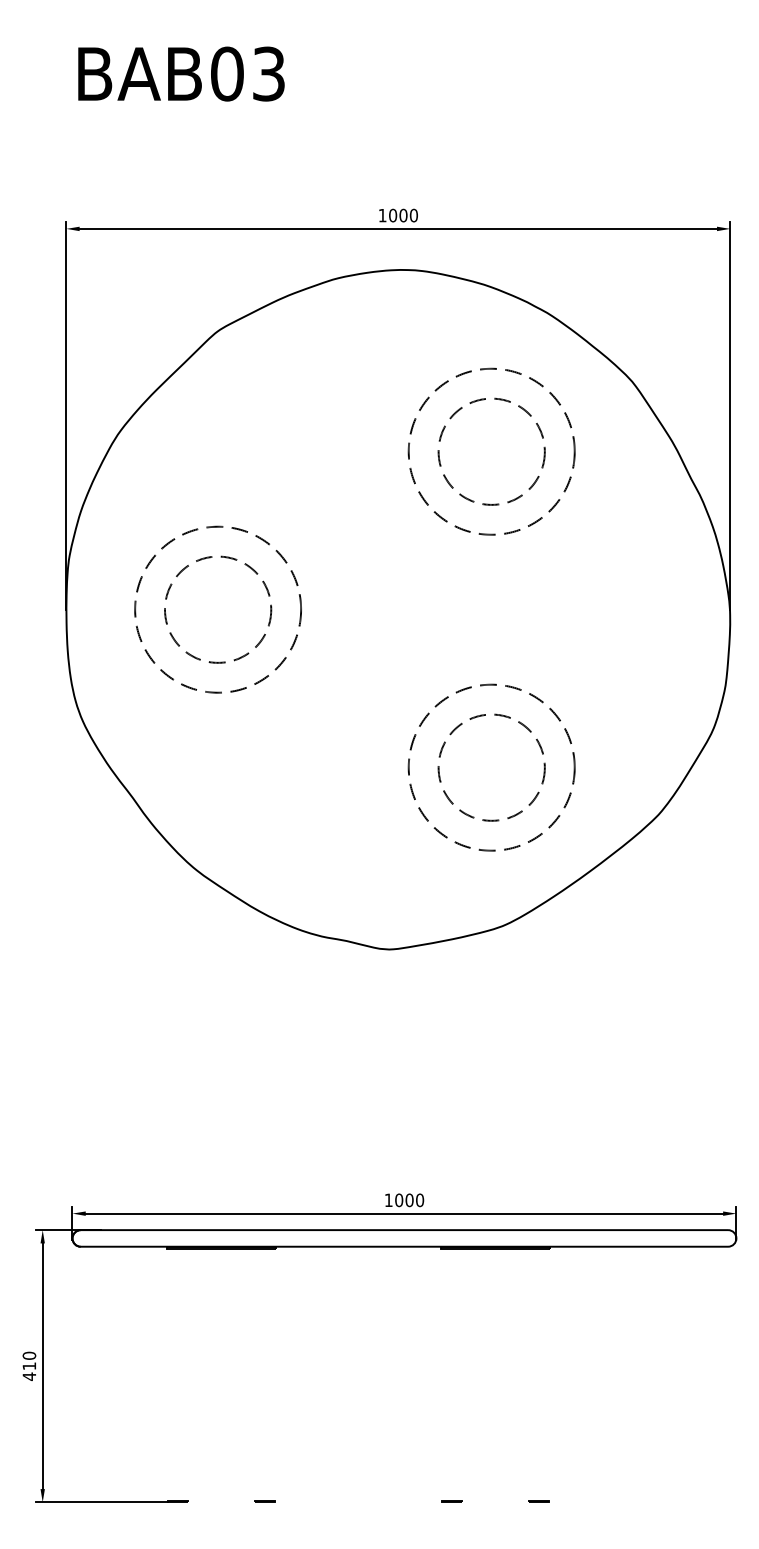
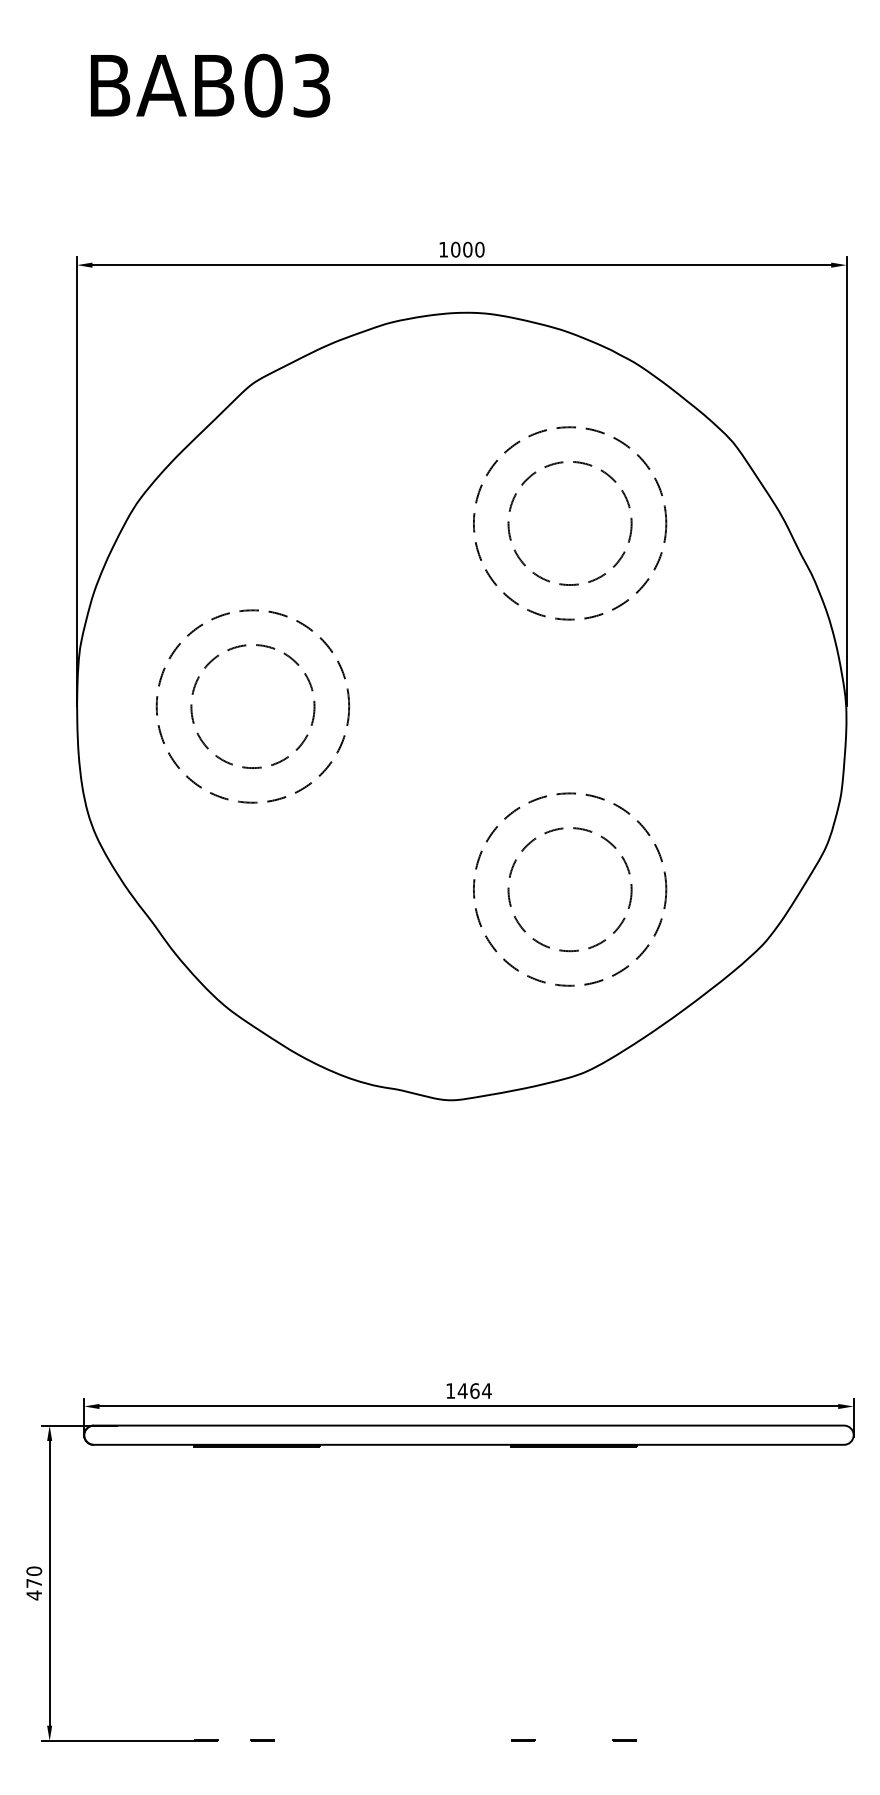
text: (409, 1199) -> (474, 1390), 1000 -> 1464
text: (28, 1366) -> (33, 1583), 410 -> 470
line: (265, 1501) -> (262, 1740), moved

